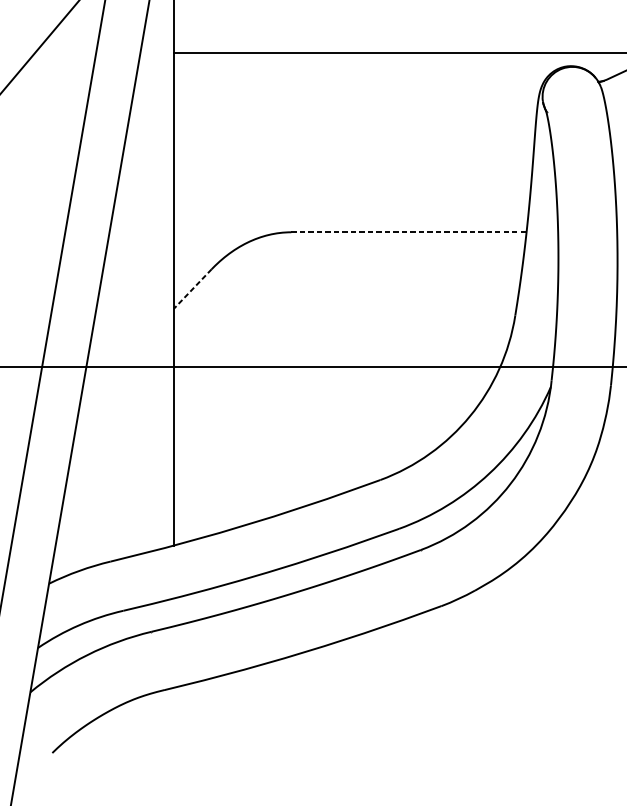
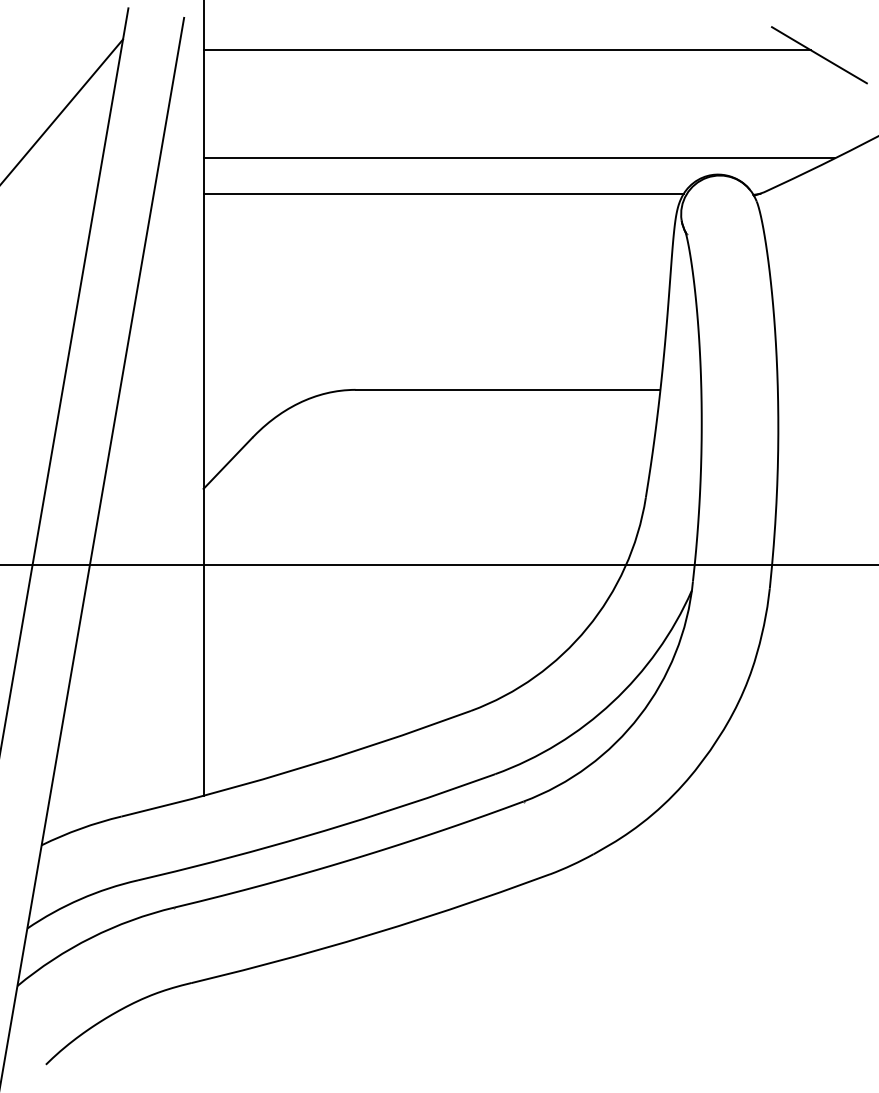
line: (359, 80) -> (443, 193), added
line: (409, 232) -> (508, 389), dashed -> solid
line: (192, 289) -> (227, 463), dashed -> solid

